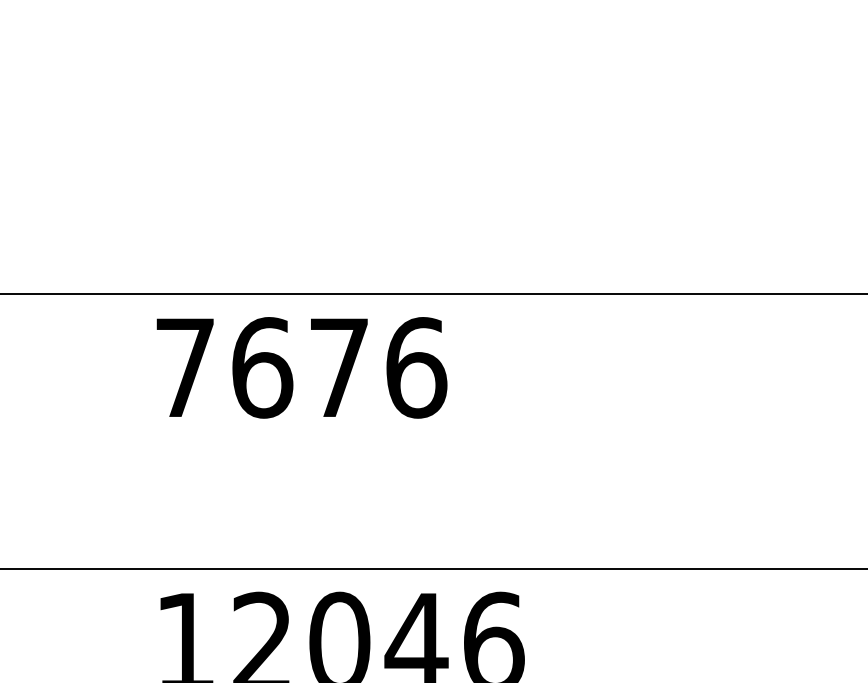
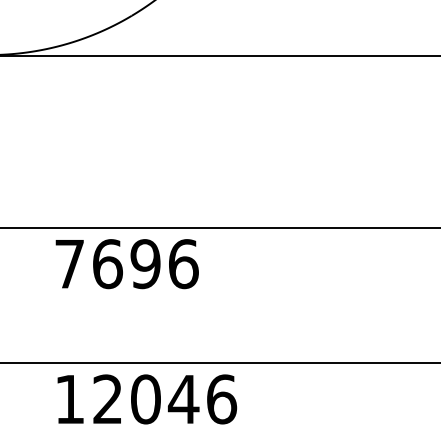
text: (338, 368) -> (145, 264), 7676 -> 7696

